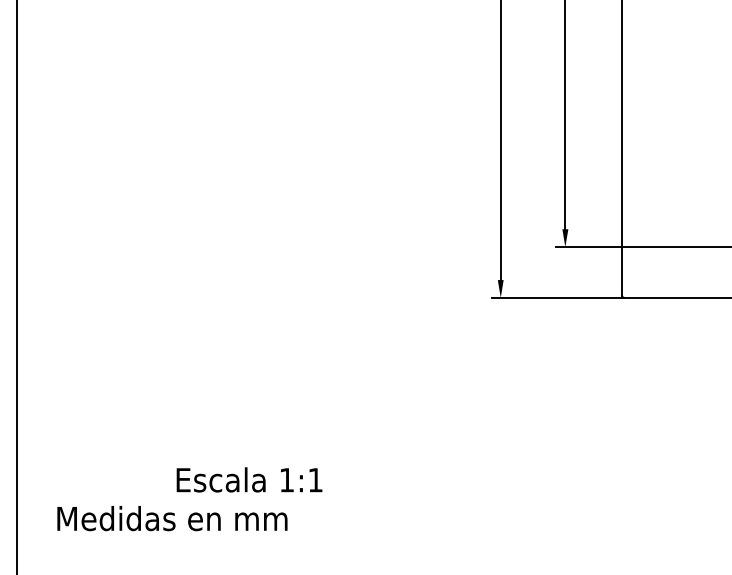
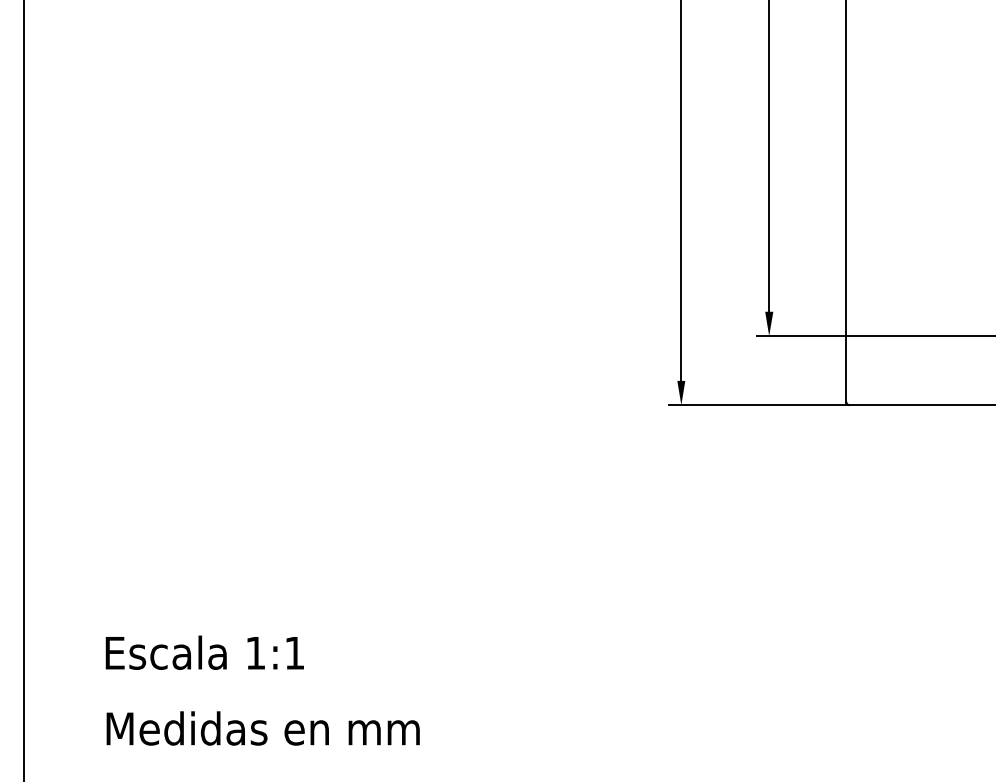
text: (249, 479) -> (204, 652), moved
text: (172, 518) -> (263, 728), moved

